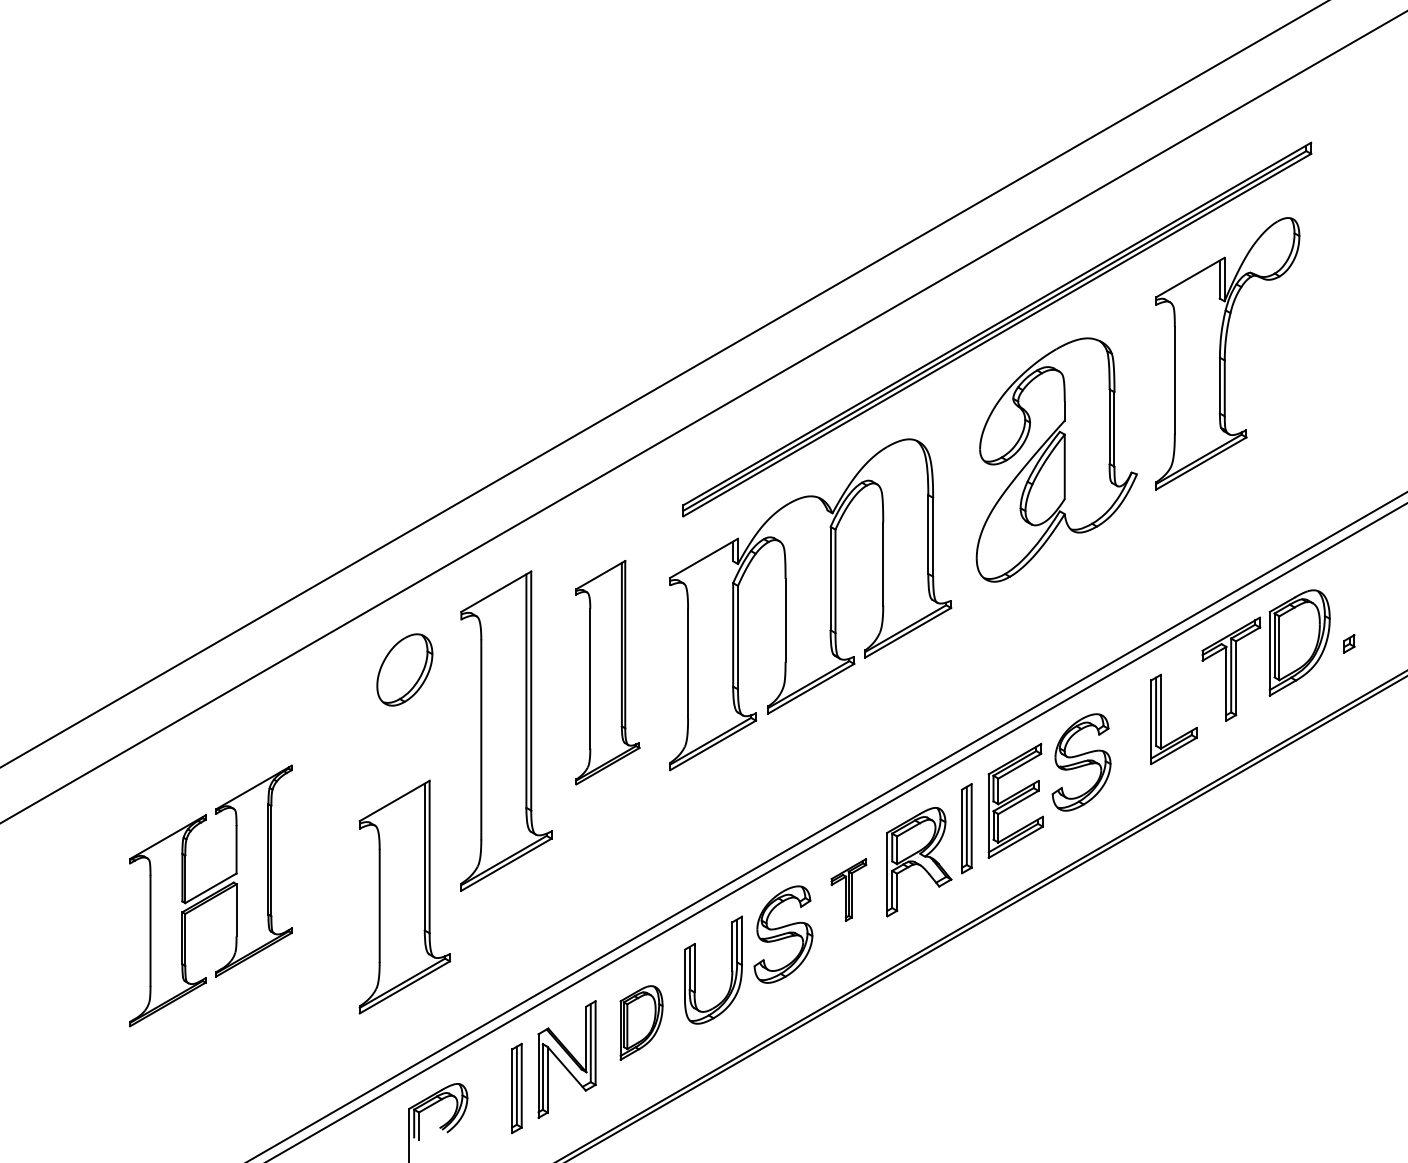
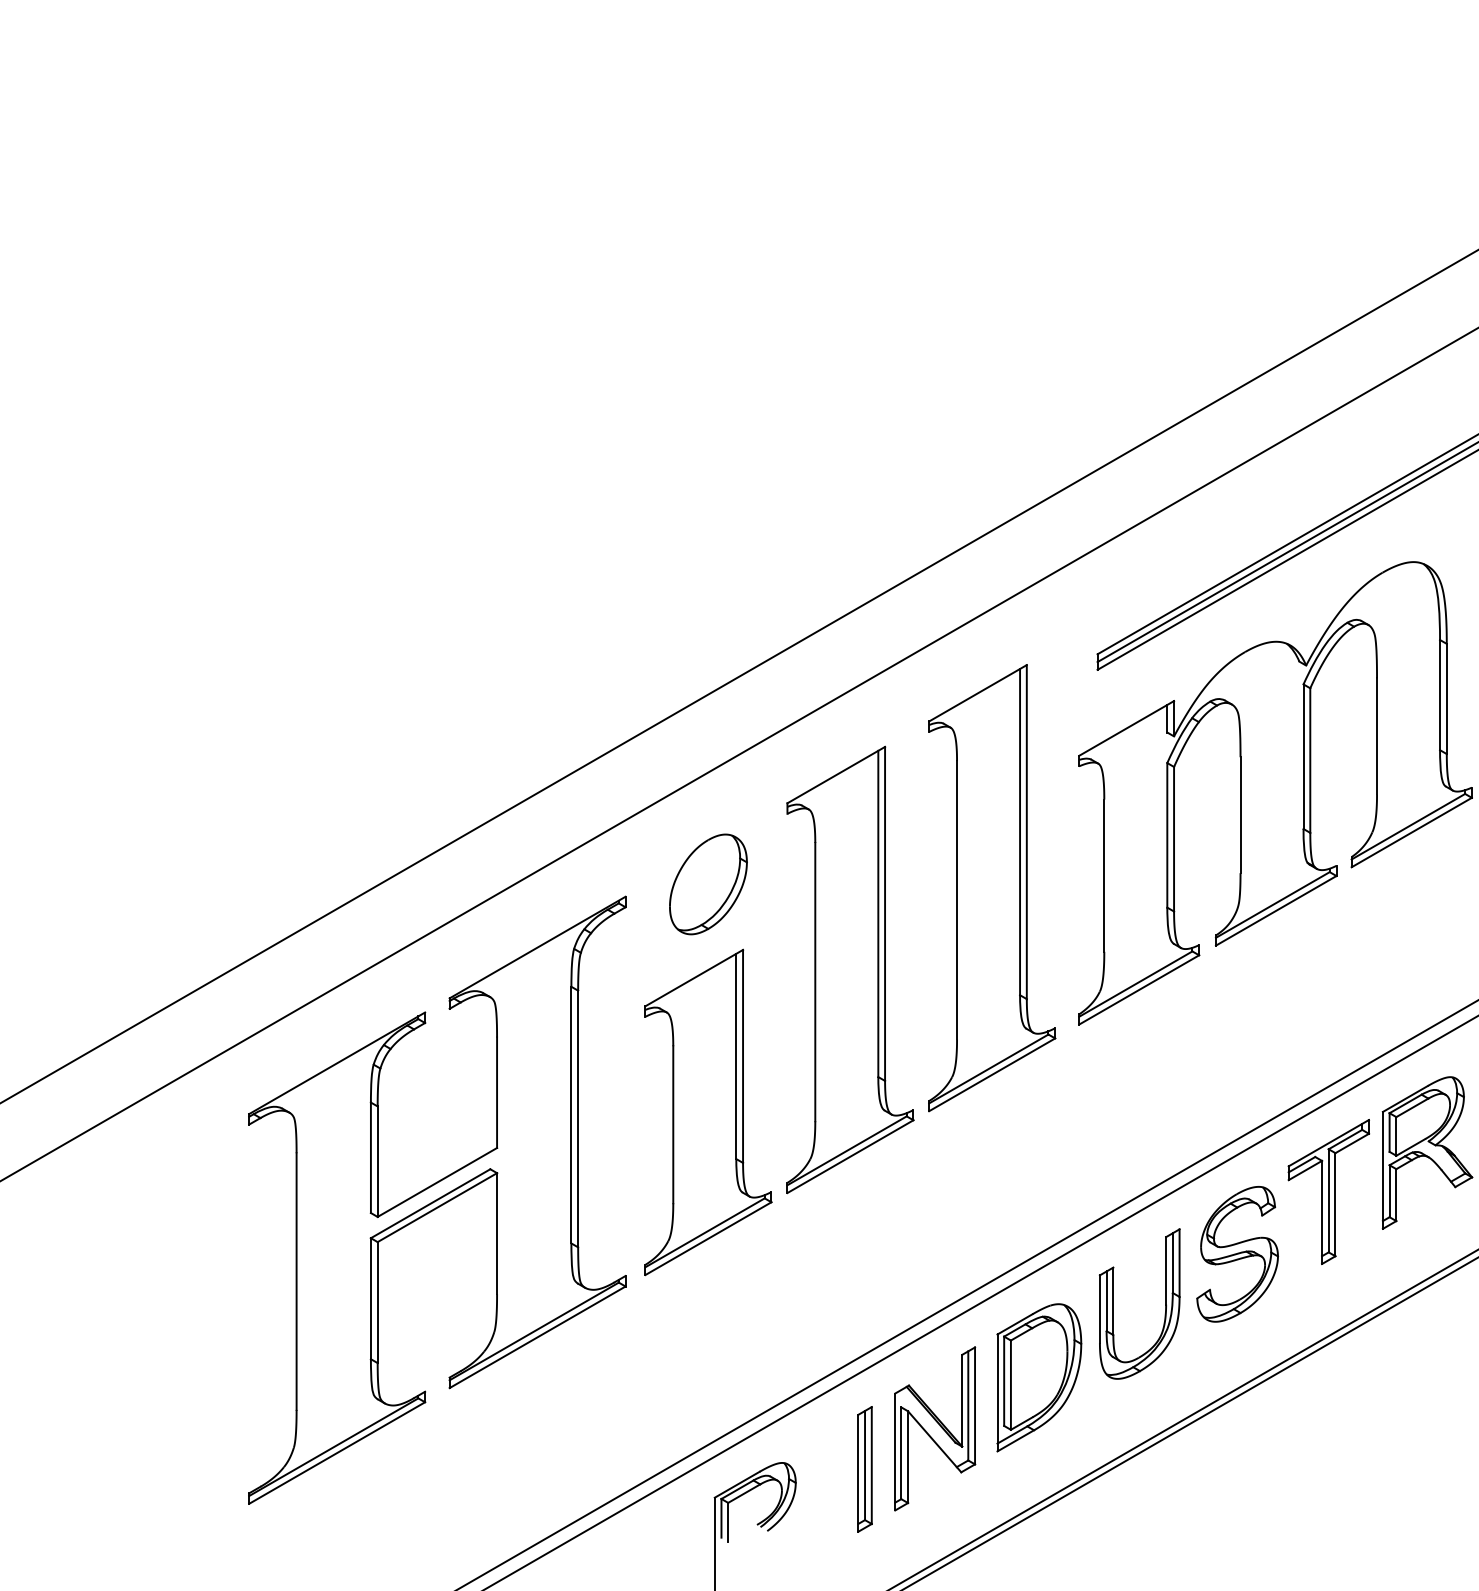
part: (607, 672) -> (991, 887), size x1.43
part: (848, 889) -> (1328, 1191), size x1.67
part: (210, 895) -> (436, 1199), size x1.67
part: (404, 896) -> (707, 1111), moved
part: (641, 1022) -> (1039, 1377), size x1.43

